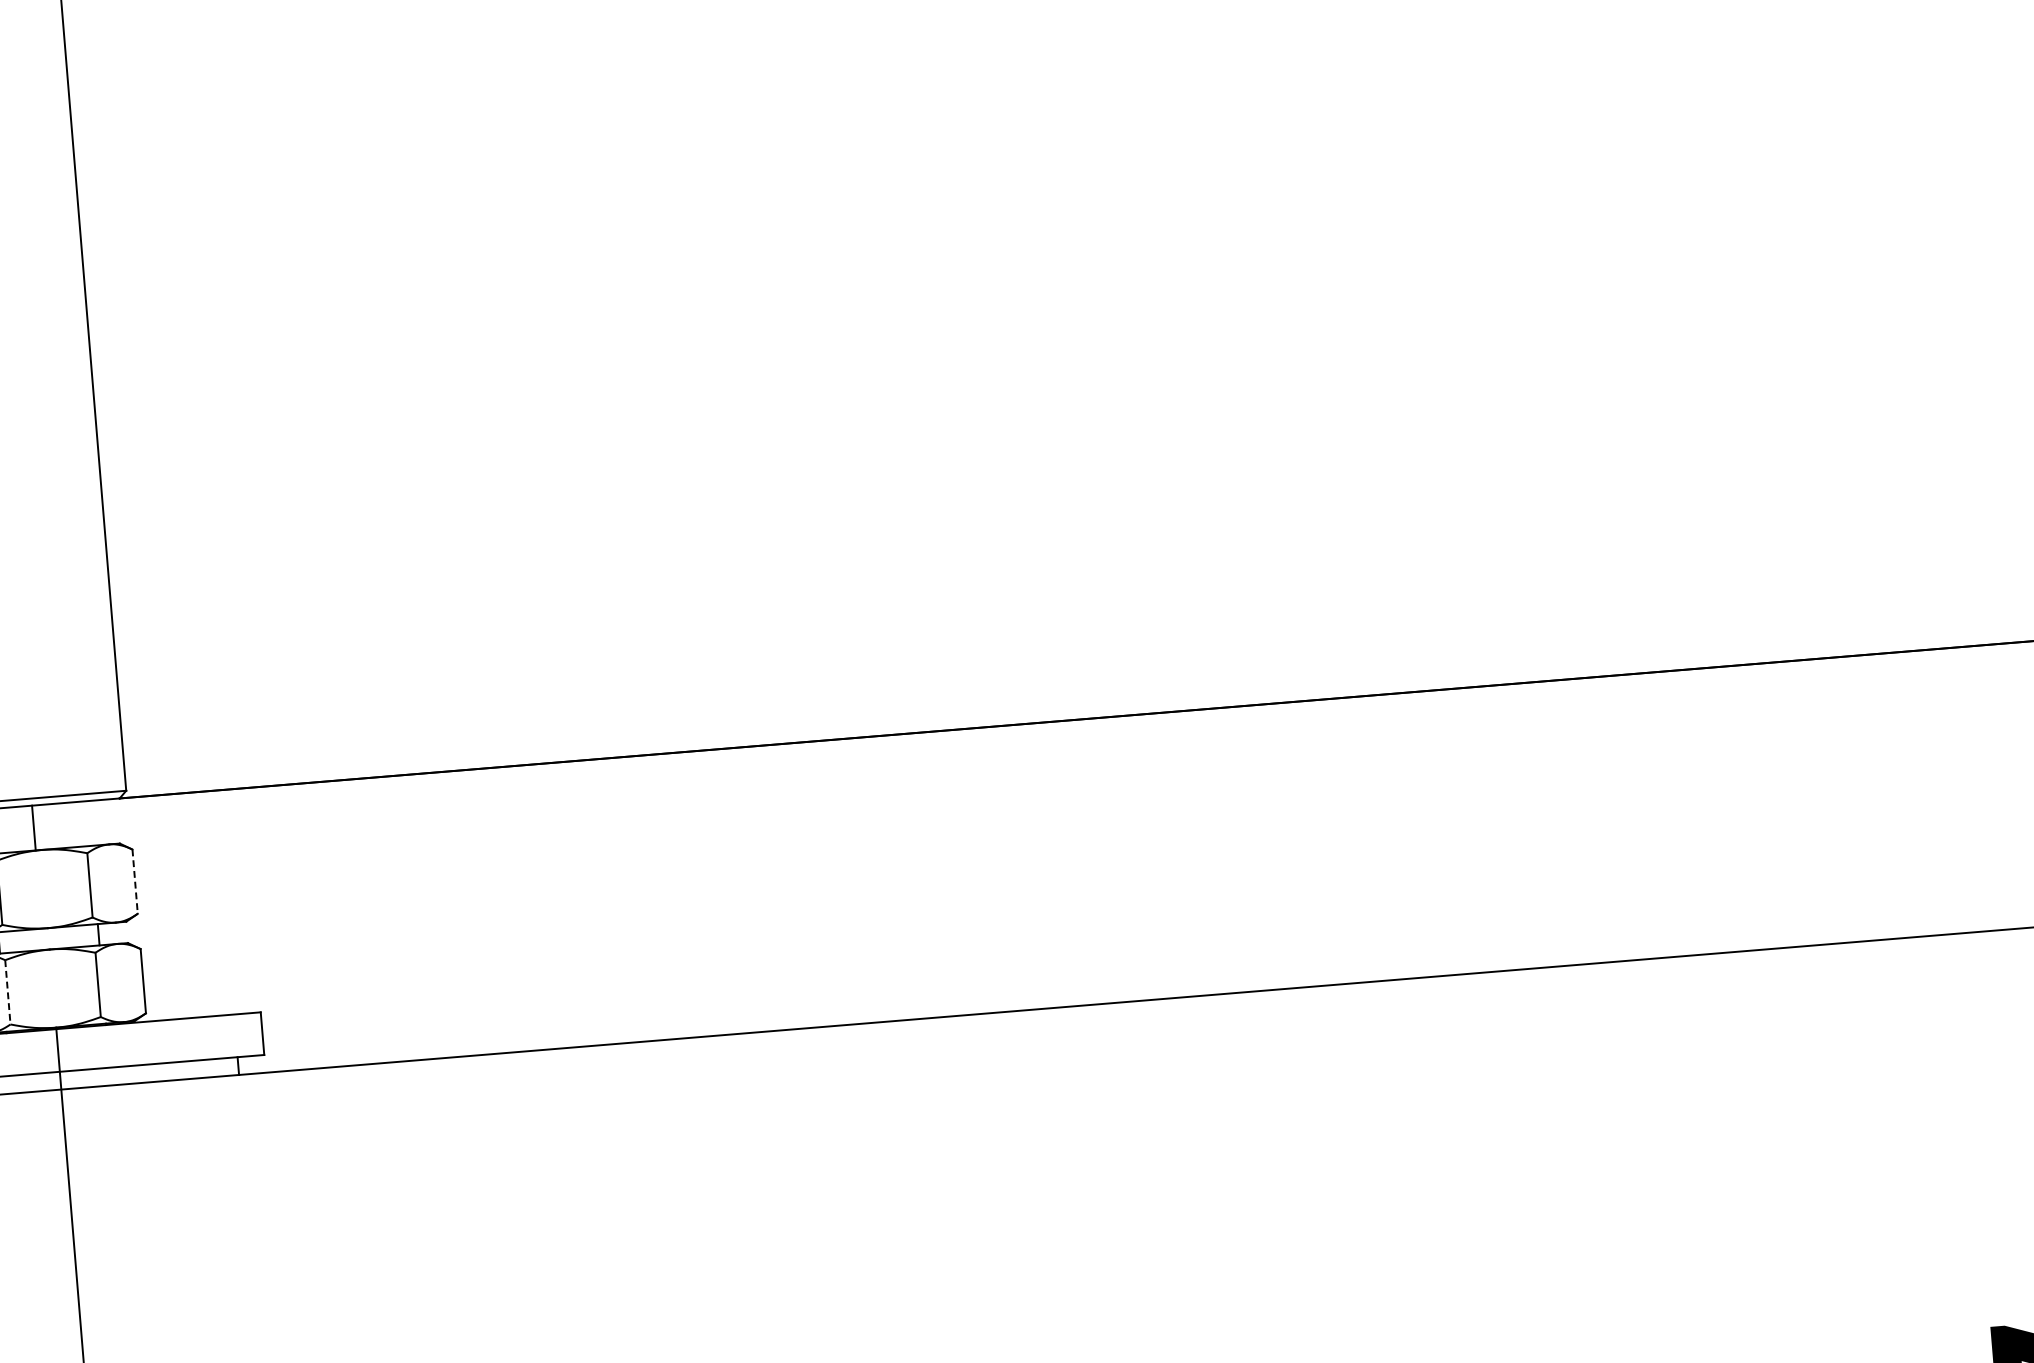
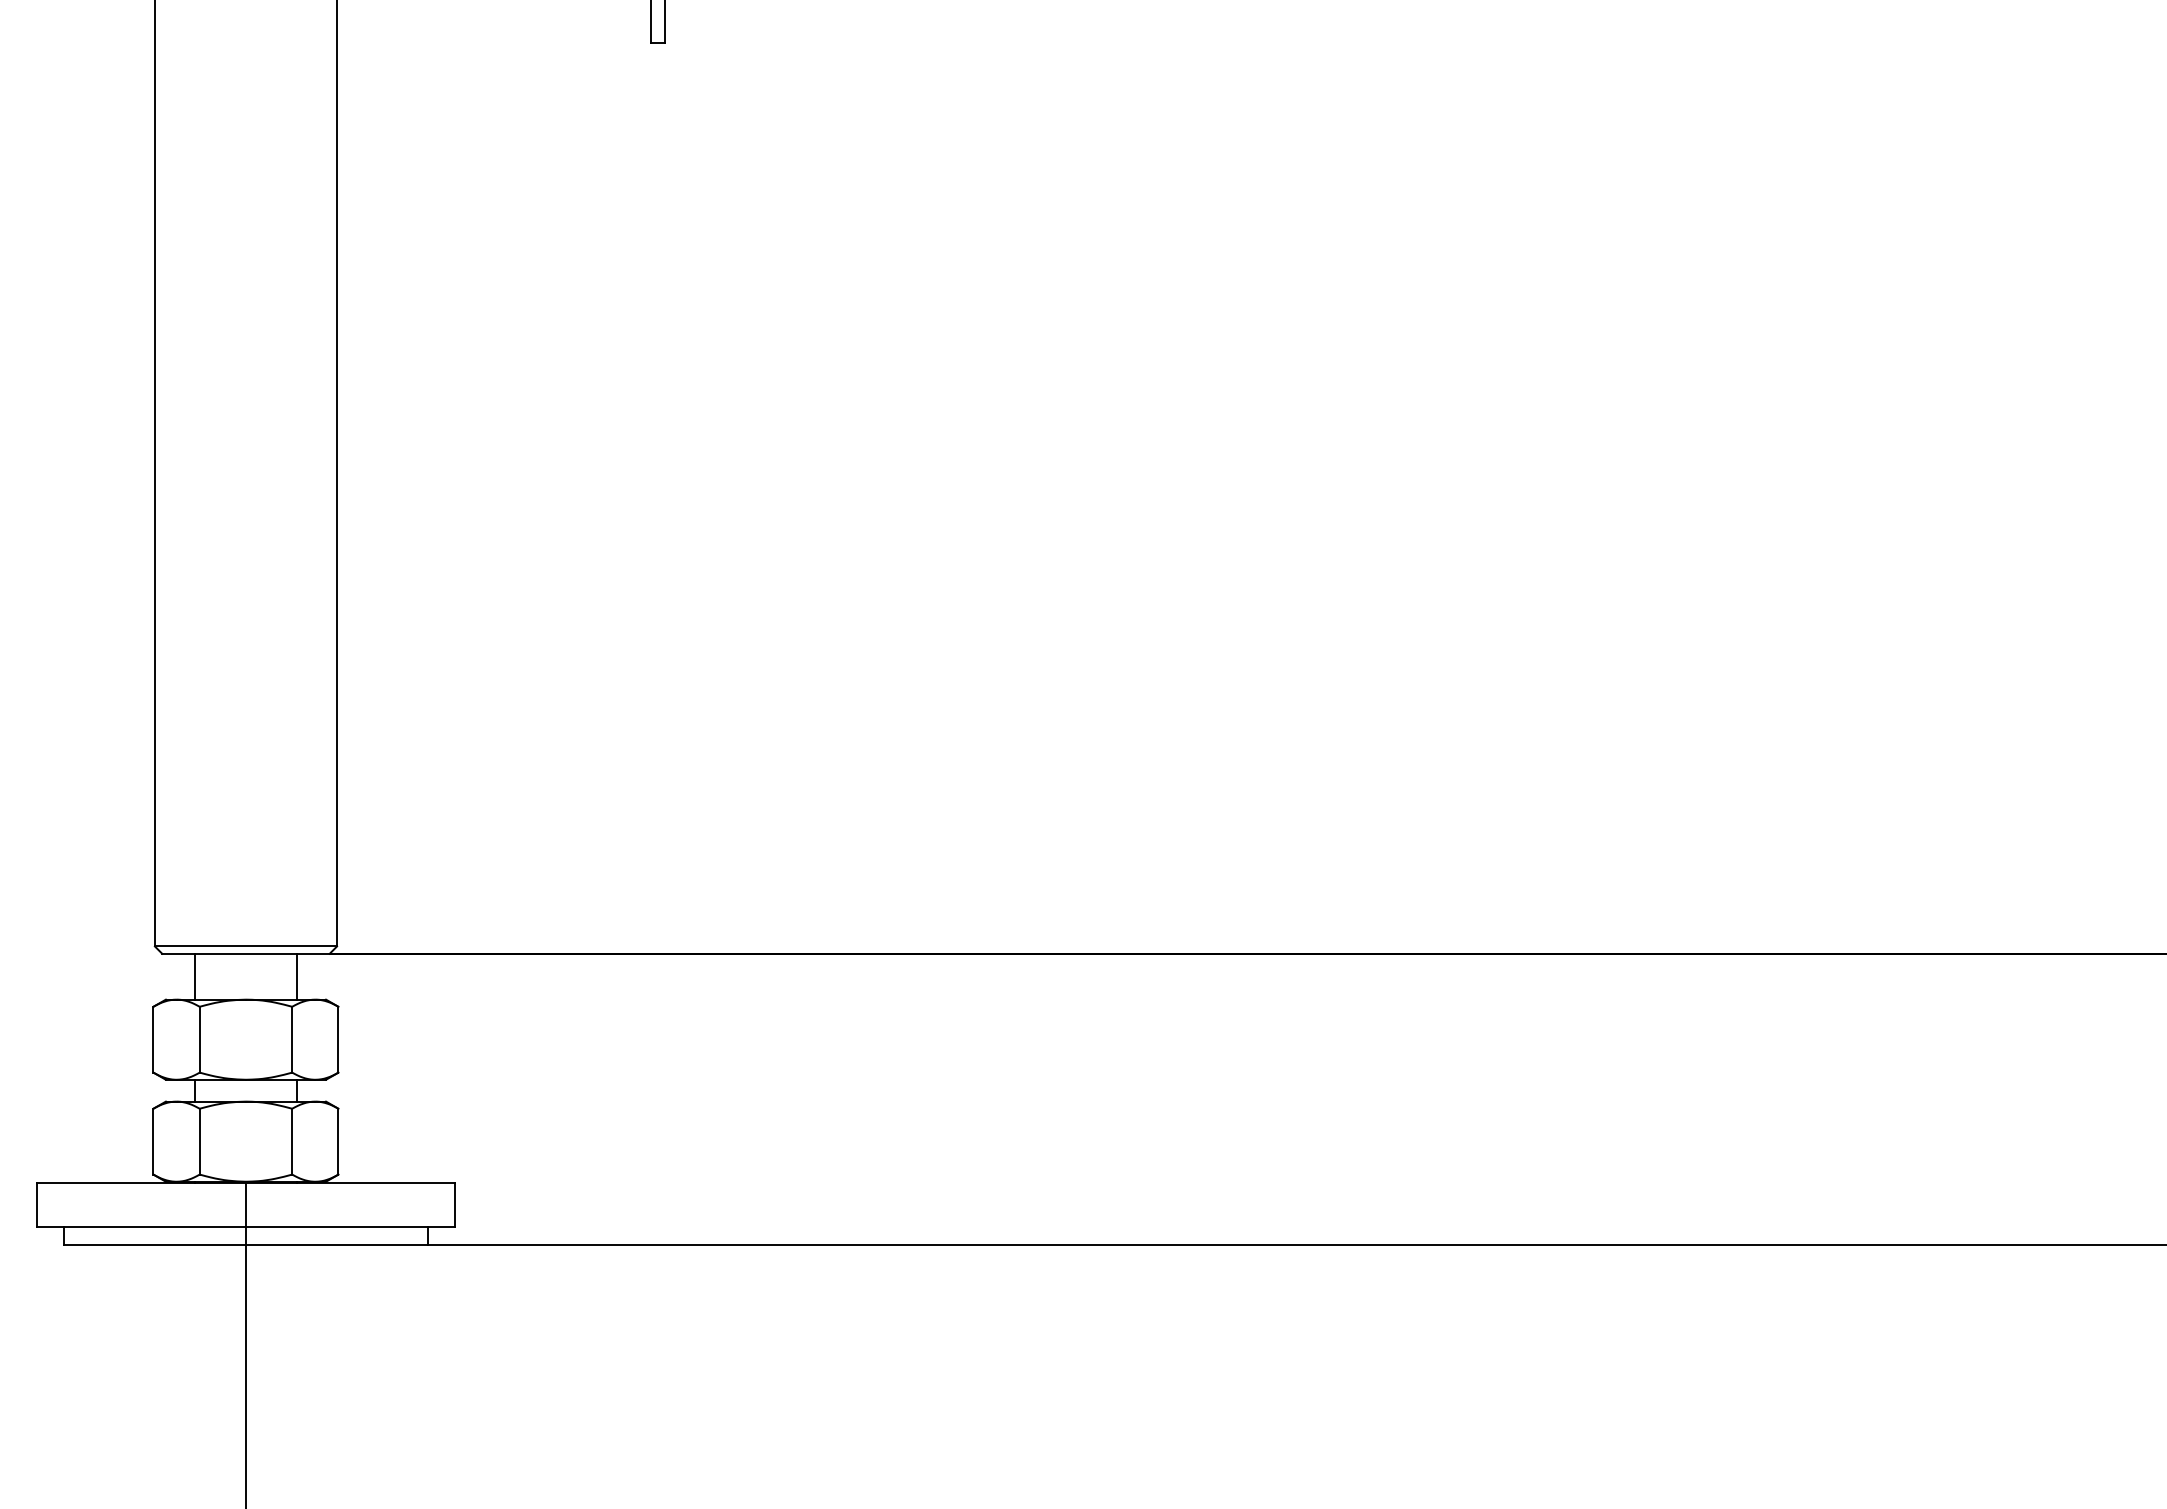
line: (33, 827) -> (296, 976), moved
line: (135, 881) -> (338, 1039), dashed -> solid
line: (7, 992) -> (199, 1141), dashed -> solid

